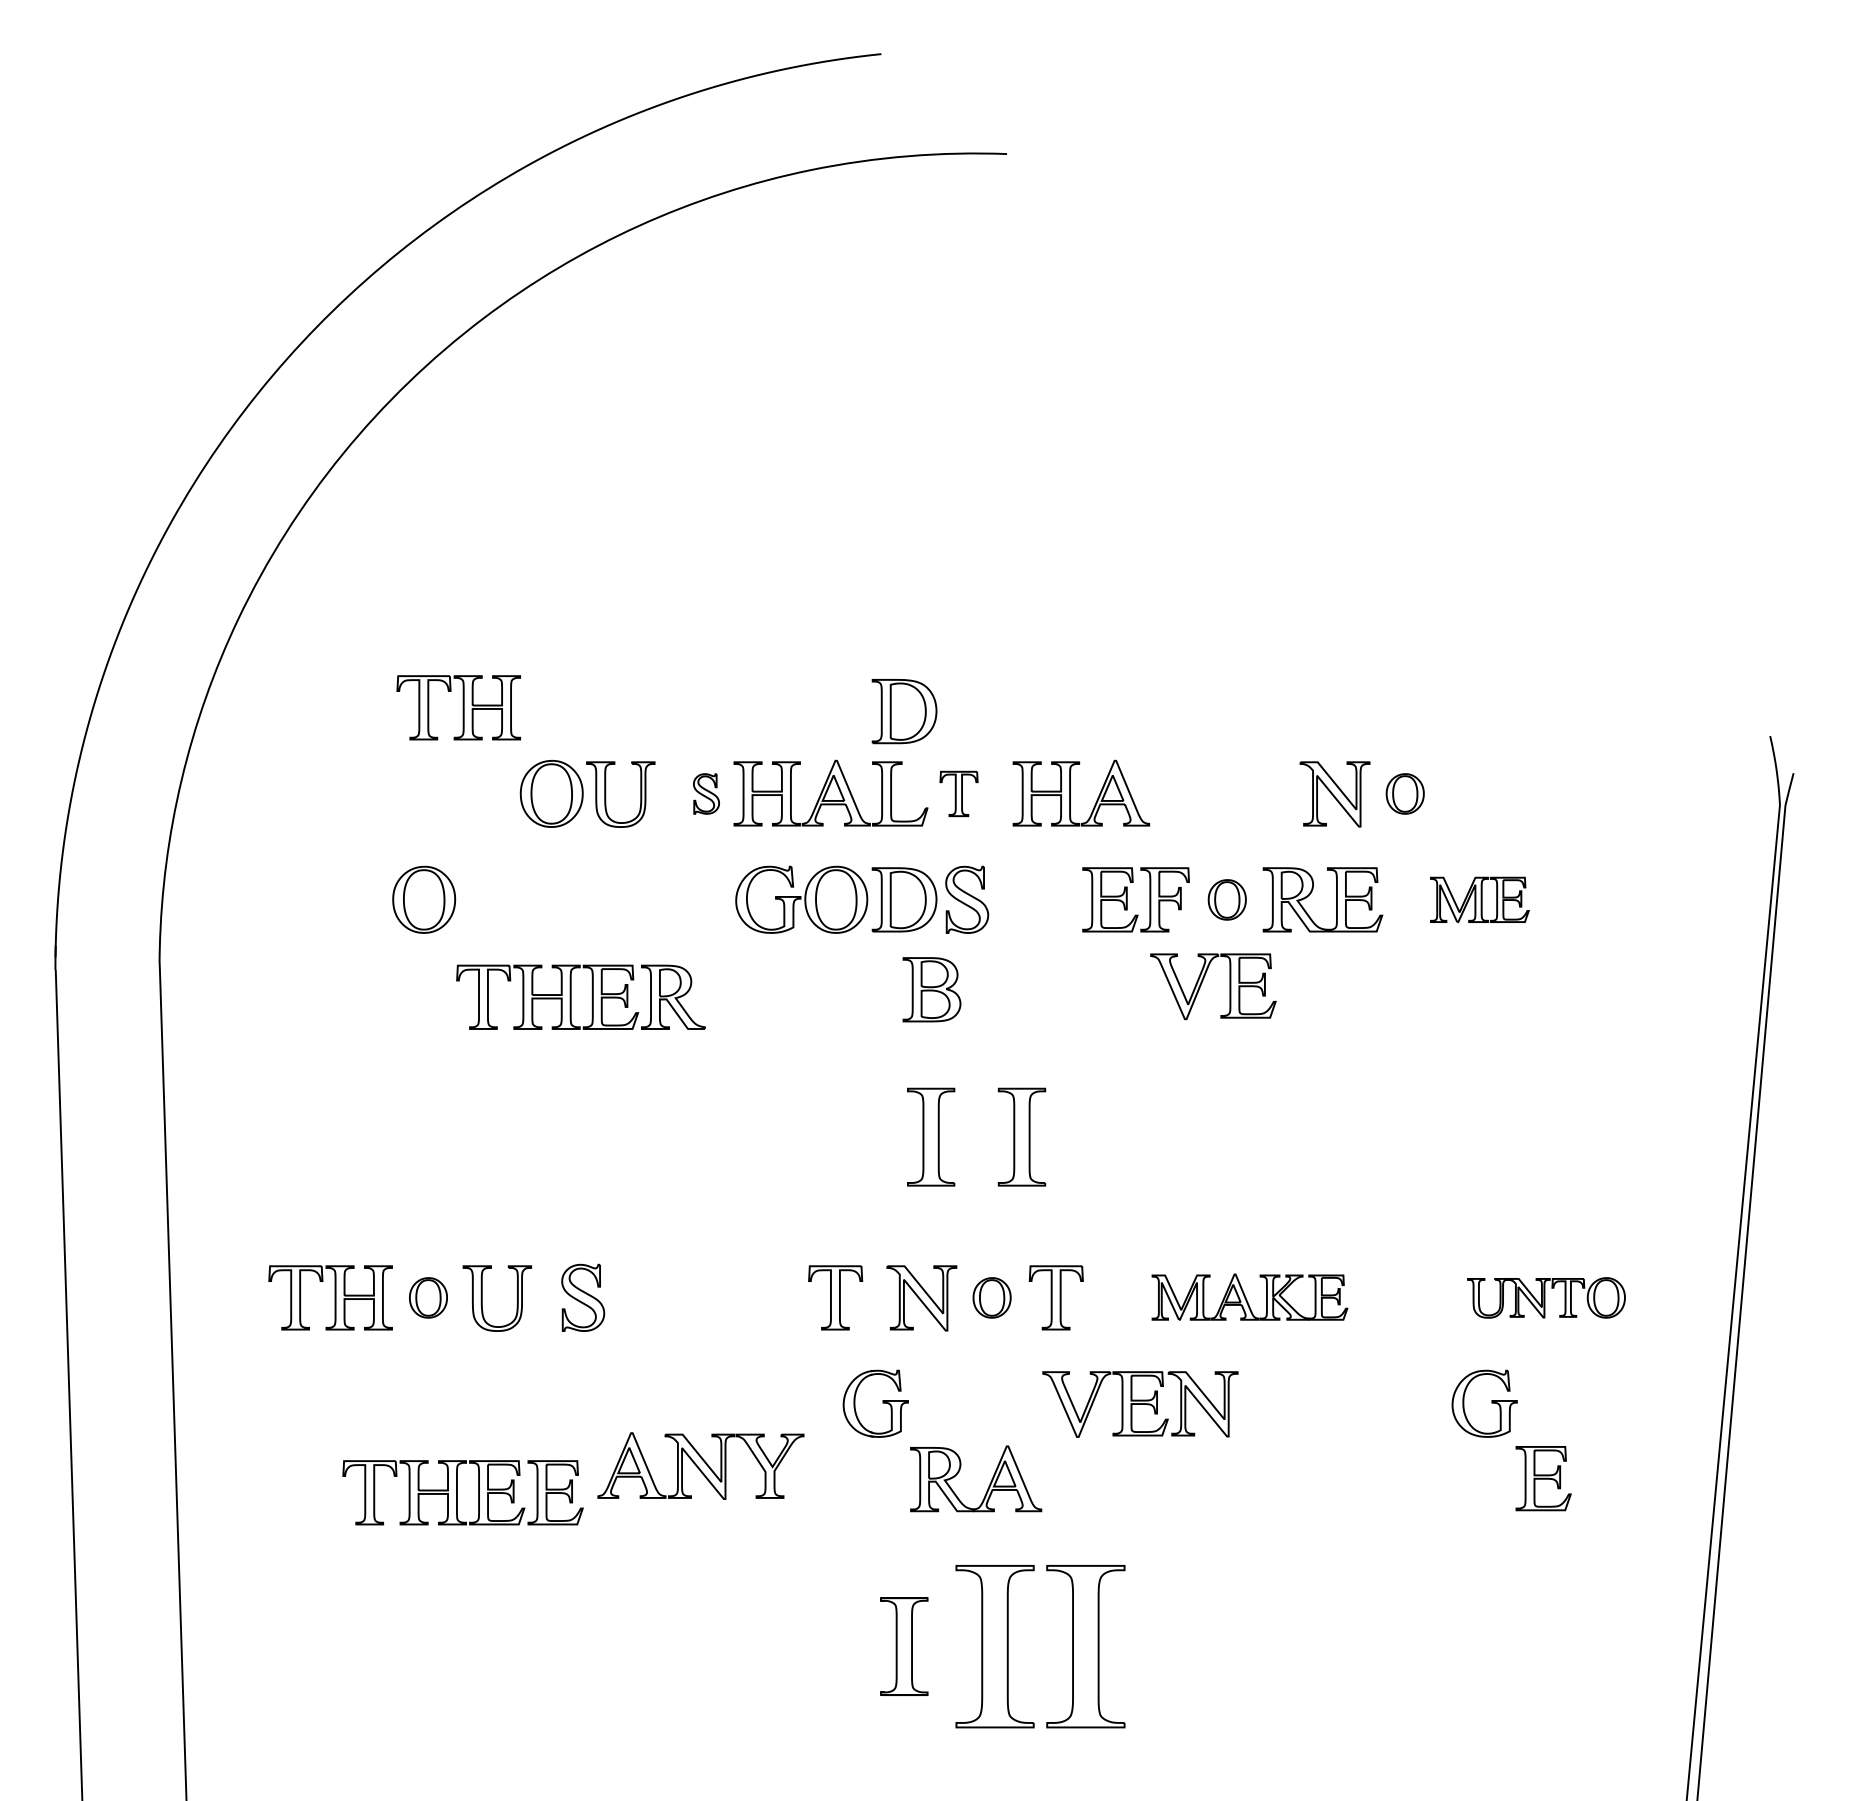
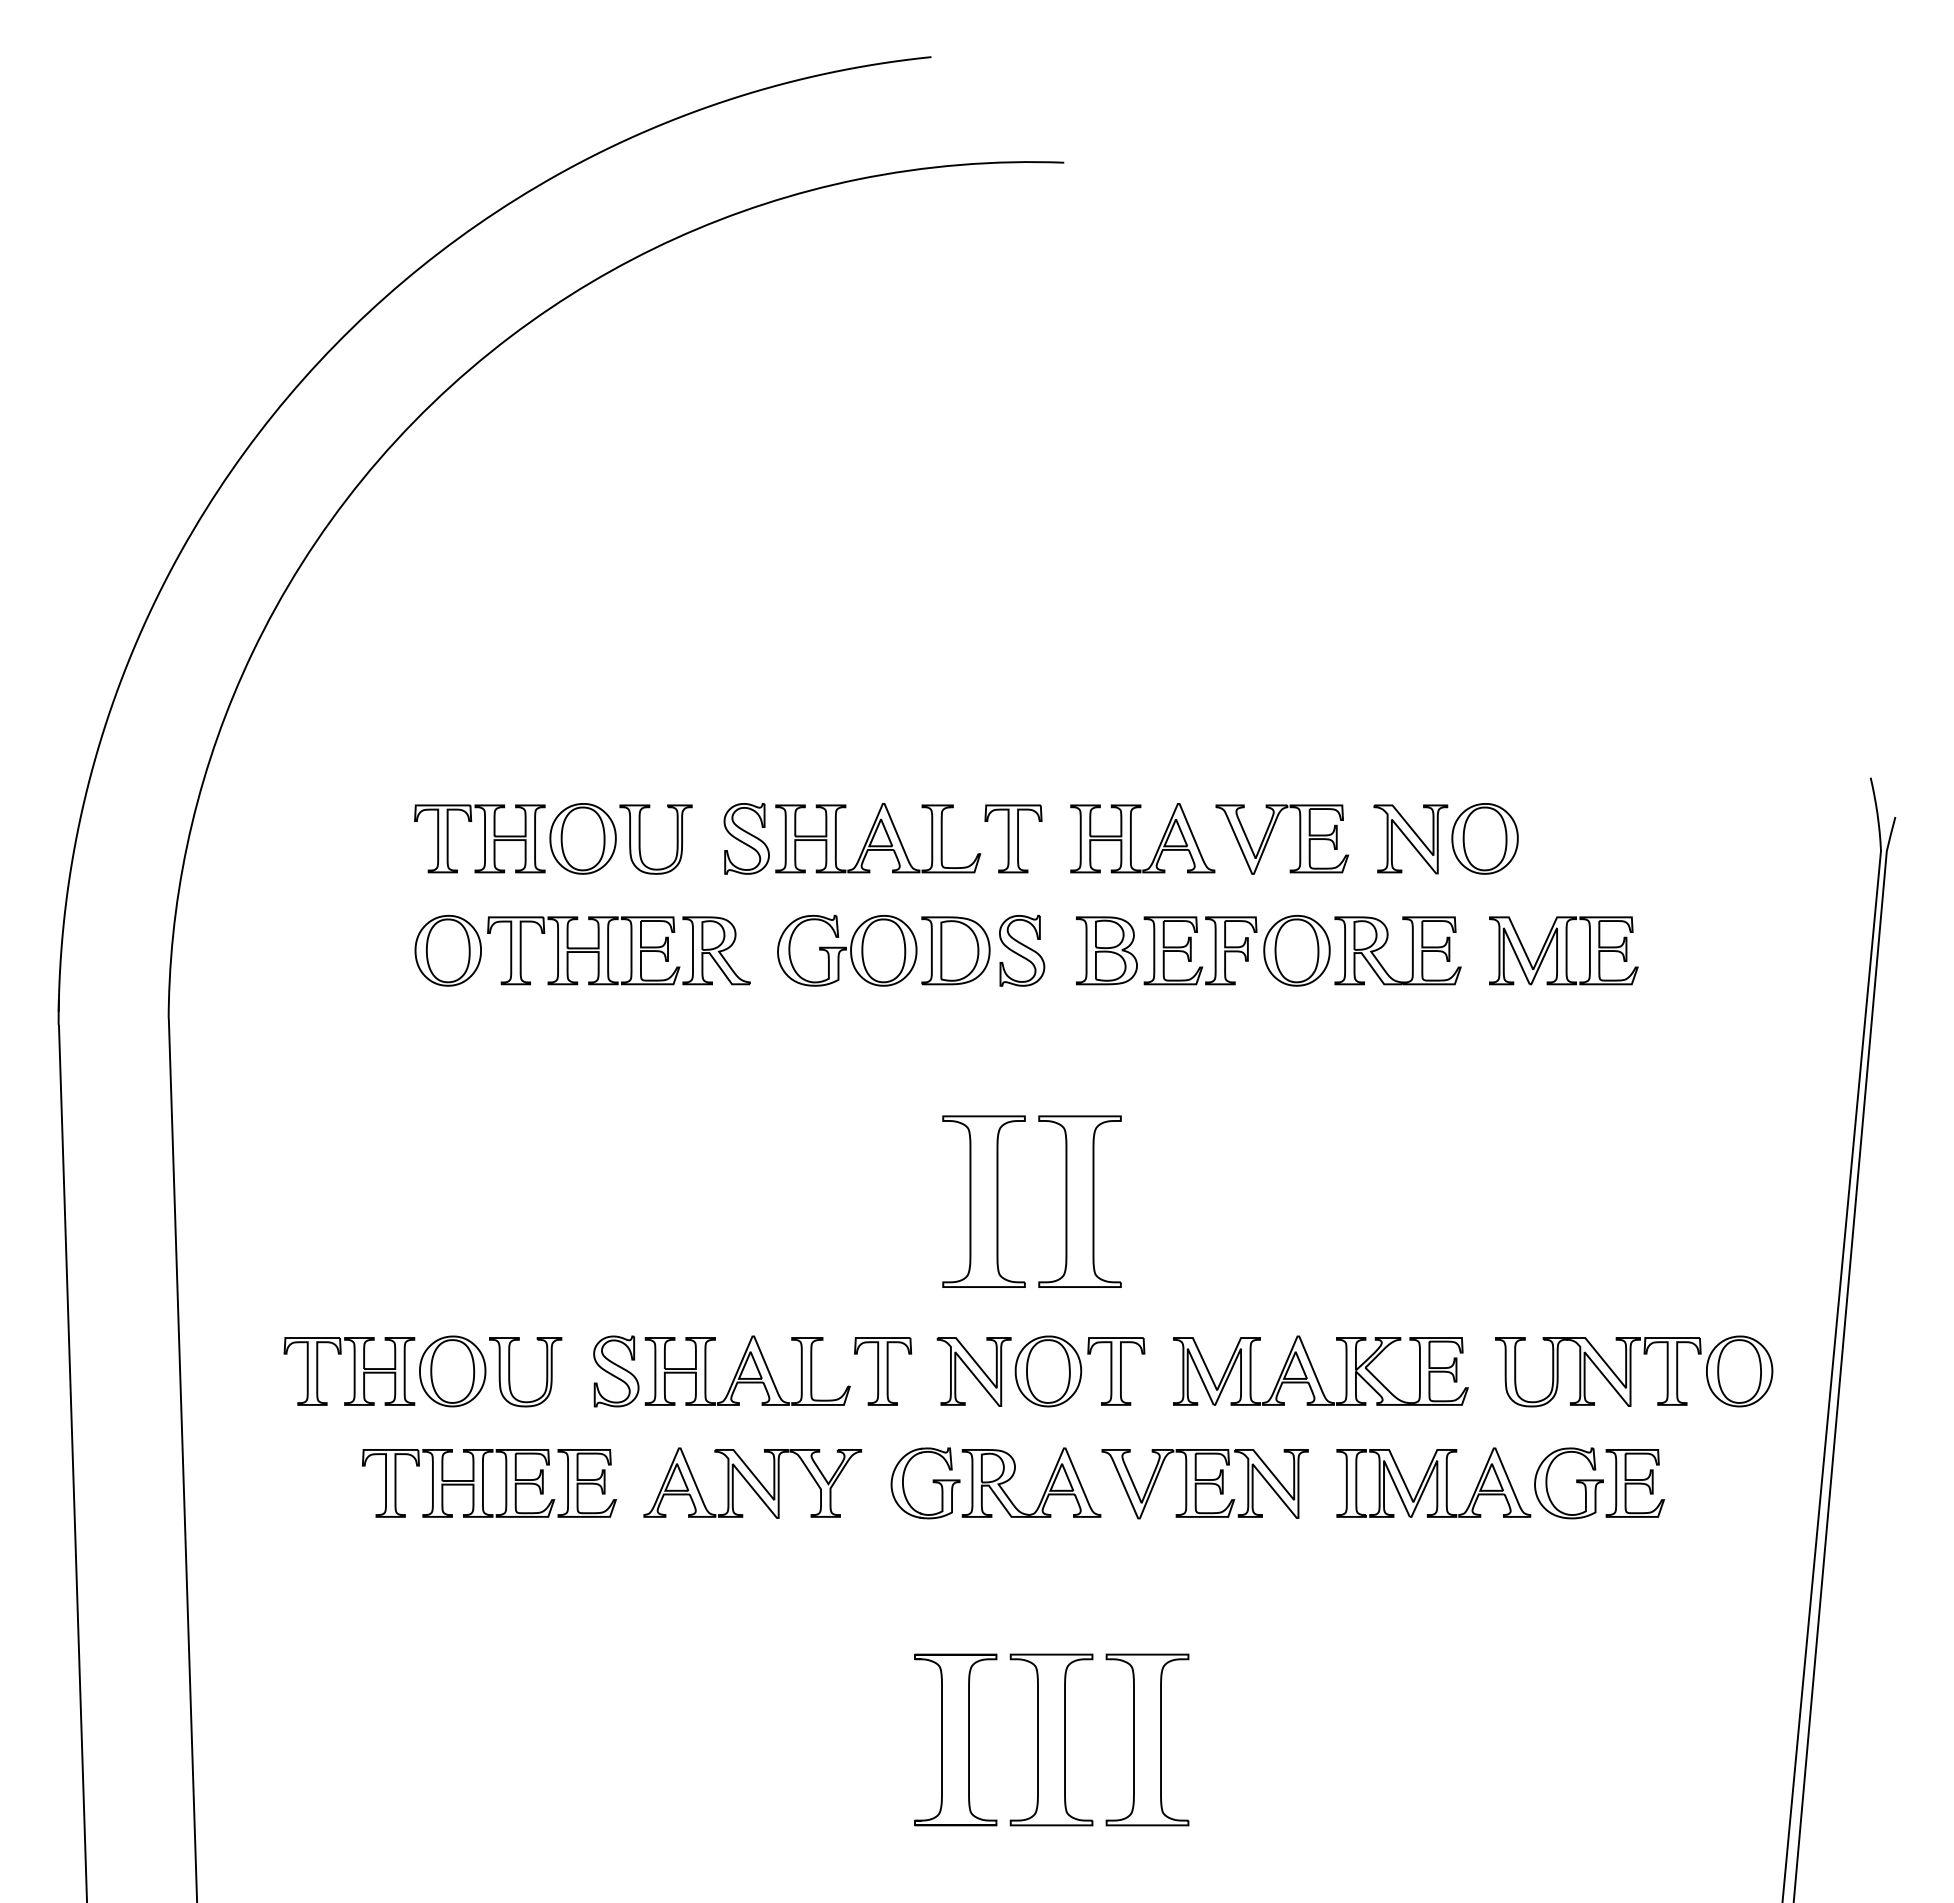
part: (458, 707) -> (479, 838), moved
part: (904, 711) -> (955, 751), removed
part: (706, 793) -> (746, 838), size x1.67
part: (959, 793) -> (1013, 838), size x1.43
part: (1404, 793) -> (1484, 838), size x1.67
part: (1226, 899) -> (1296, 950), size x1.67
part: (1479, 899) -> (1563, 950), size x1.43
part: (1203, 981) -> (1271, 834), moved
part: (931, 989) -> (1106, 950), moved
part: (571, 997) -> (608, 950), moved
part: (930, 1137) -> (983, 1201), size x1.67
part: (1021, 1137) -> (1079, 1201), size x1.67
part: (707, 1296) -> (747, 1370), added
part: (1249, 1296) -> (1320, 1370), size x1.43
part: (428, 1297) -> (452, 1371), size x1.67
part: (992, 1297) -> (1048, 1371), size x1.67
part: (1546, 1297) -> (1634, 1371), size x1.67
part: (1356, 1402) -> (1433, 1482), added
part: (700, 1465) -> (752, 1482), moved
part: (1542, 1478) -> (1634, 1483), moved
part: (989, 1484) -> (1045, 1488), moved
part: (463, 1492) -> (489, 1483), moved
part: (904, 1646) -> (955, 1739), size x1.67

